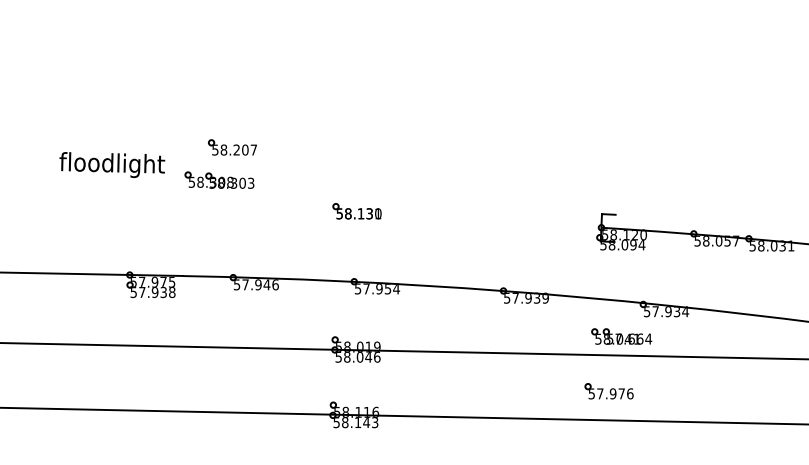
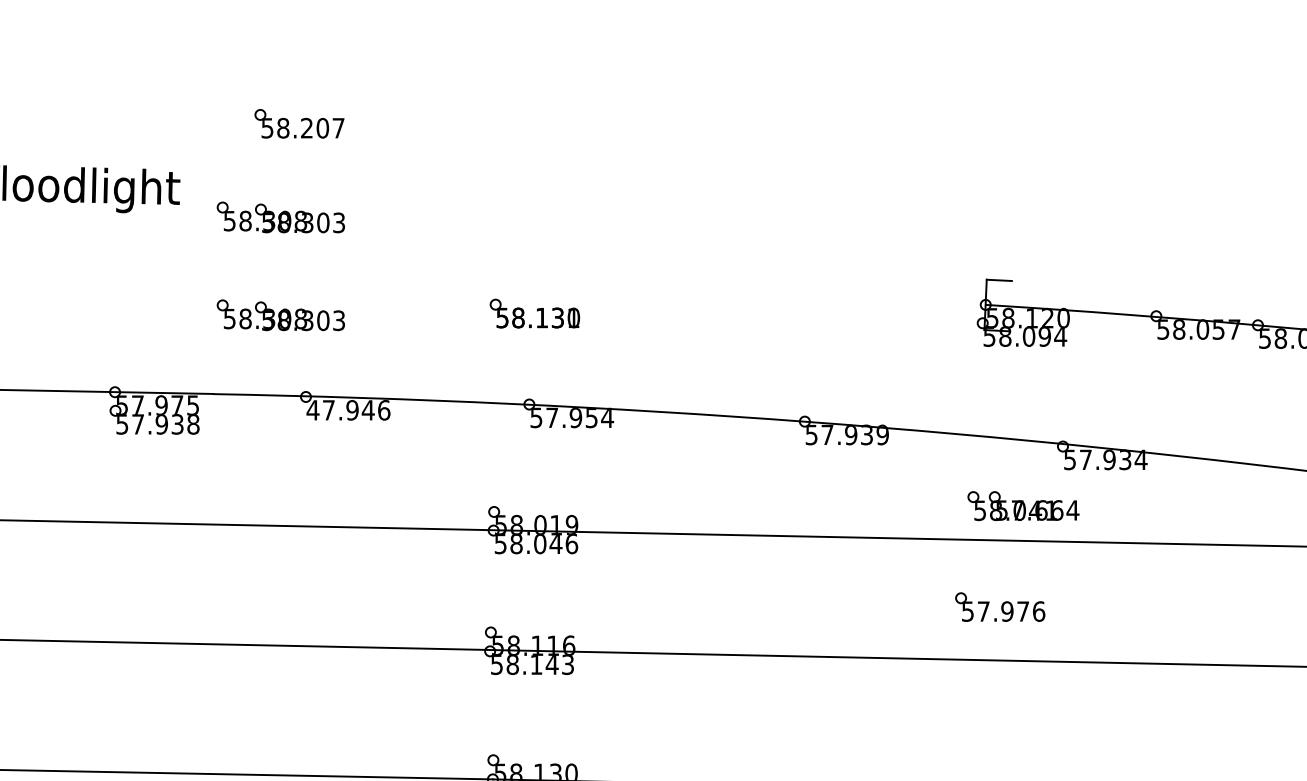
part: (232, 147) -> (299, 123), moved
part: (356, 211) -> (533, 313), moved
part: (219, 232) -> (280, 313), added
text: (236, 284) -> (312, 409), 57.946 -> 47.946

